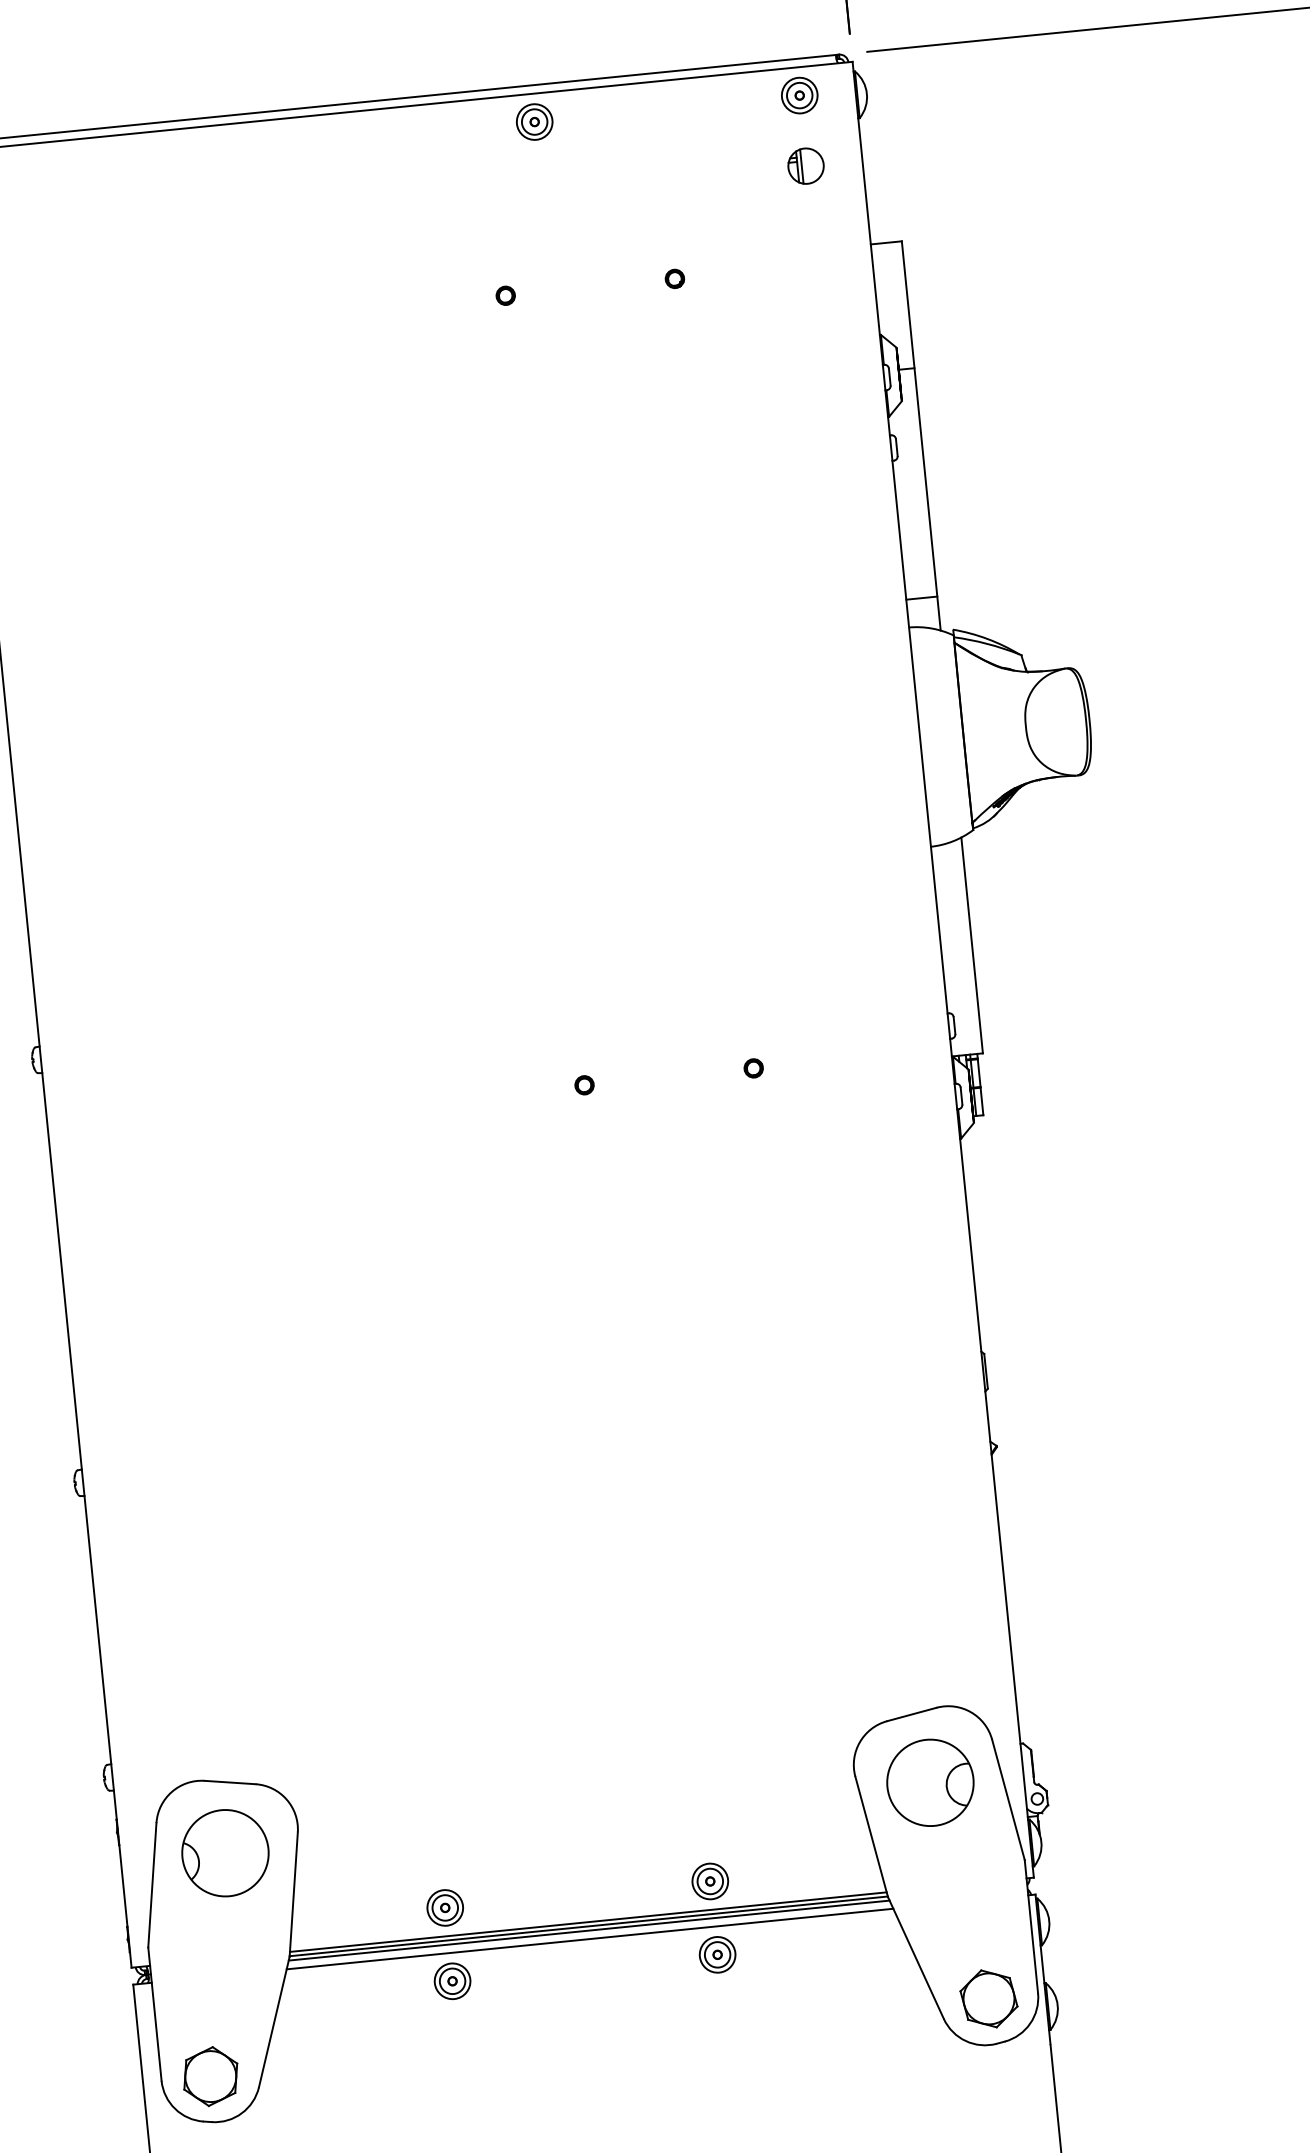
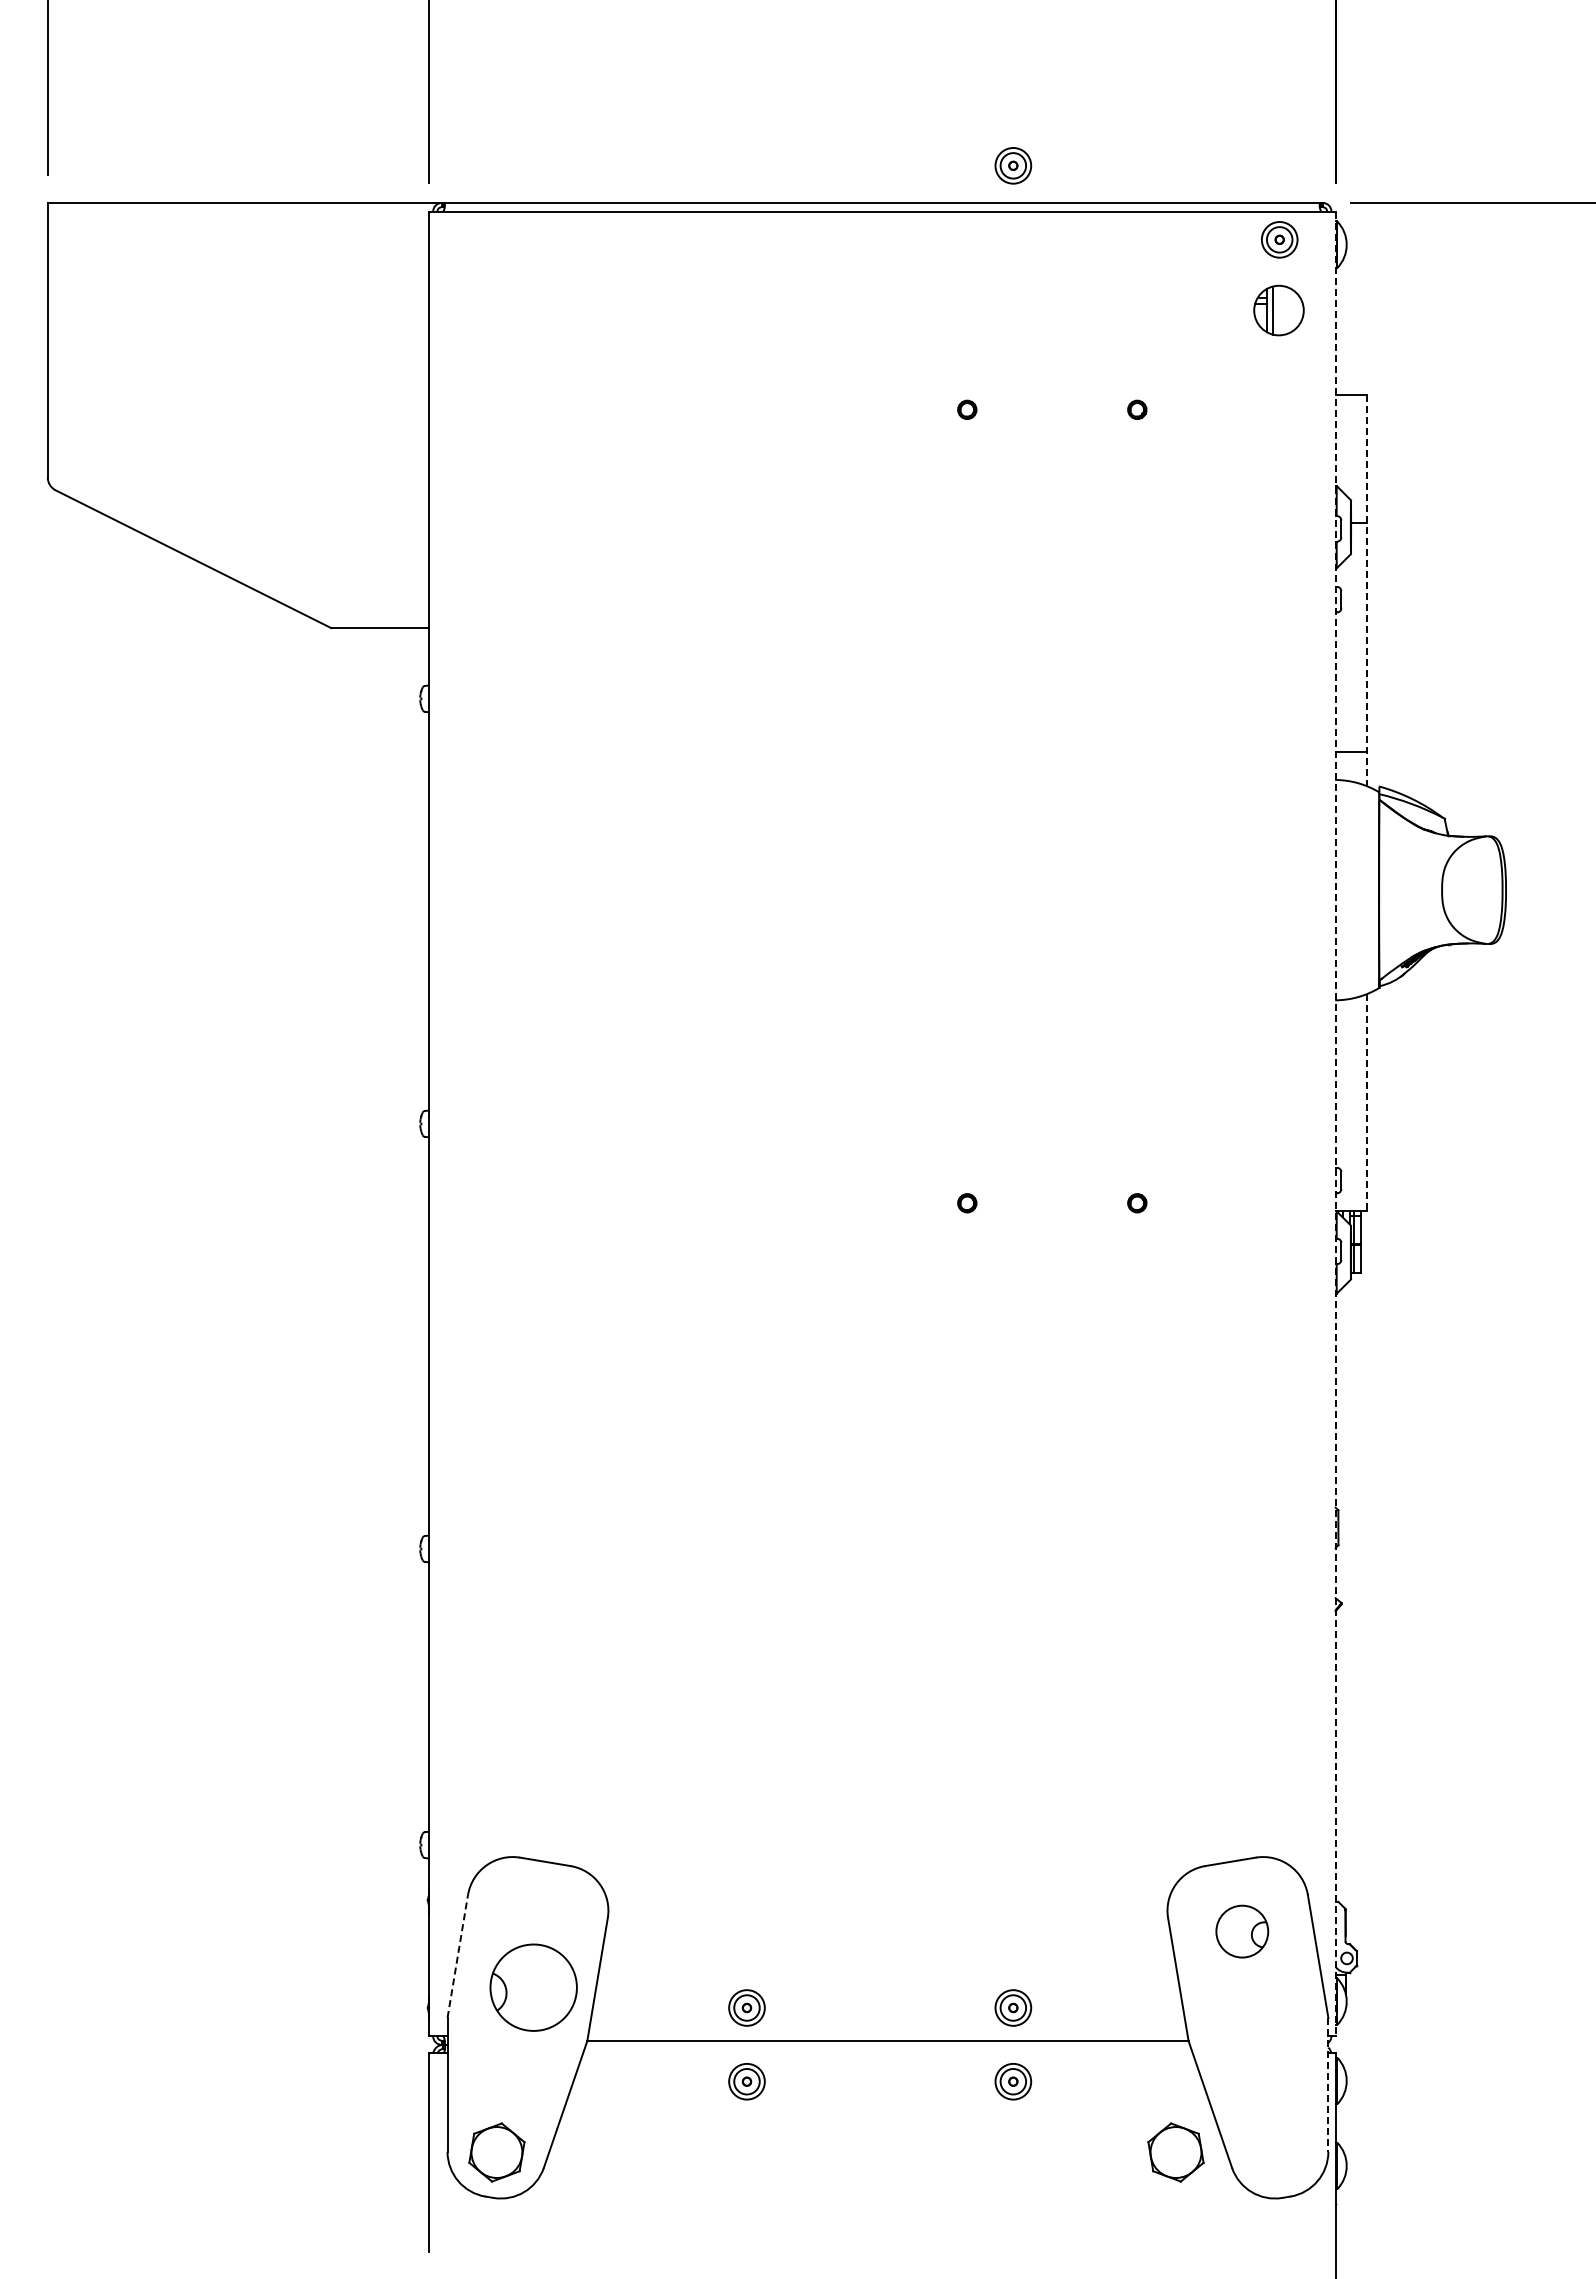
part: (534, 121) -> (1013, 165), moved
part: (805, 166) -> (1278, 310), size x1.4
line: (920, 435) -> (1366, 590), solid -> dashed
line: (971, 946) -> (1366, 1103), solid -> dashed
line: (943, 970) -> (1335, 1124), solid -> dashed
part: (930, 1782) -> (1242, 1931), size x0.6
part: (225, 1853) -> (533, 1987), moved
line: (151, 1884) -> (457, 1955), solid -> dashed
line: (587, 1922) -> (887, 2036), removed
line: (1031, 1926) -> (1328, 2084), solid -> dashed
line: (588, 1930) -> (887, 2044), removed
line: (589, 1939) -> (887, 2053), removed
part: (988, 1998) -> (1175, 2152), moved

